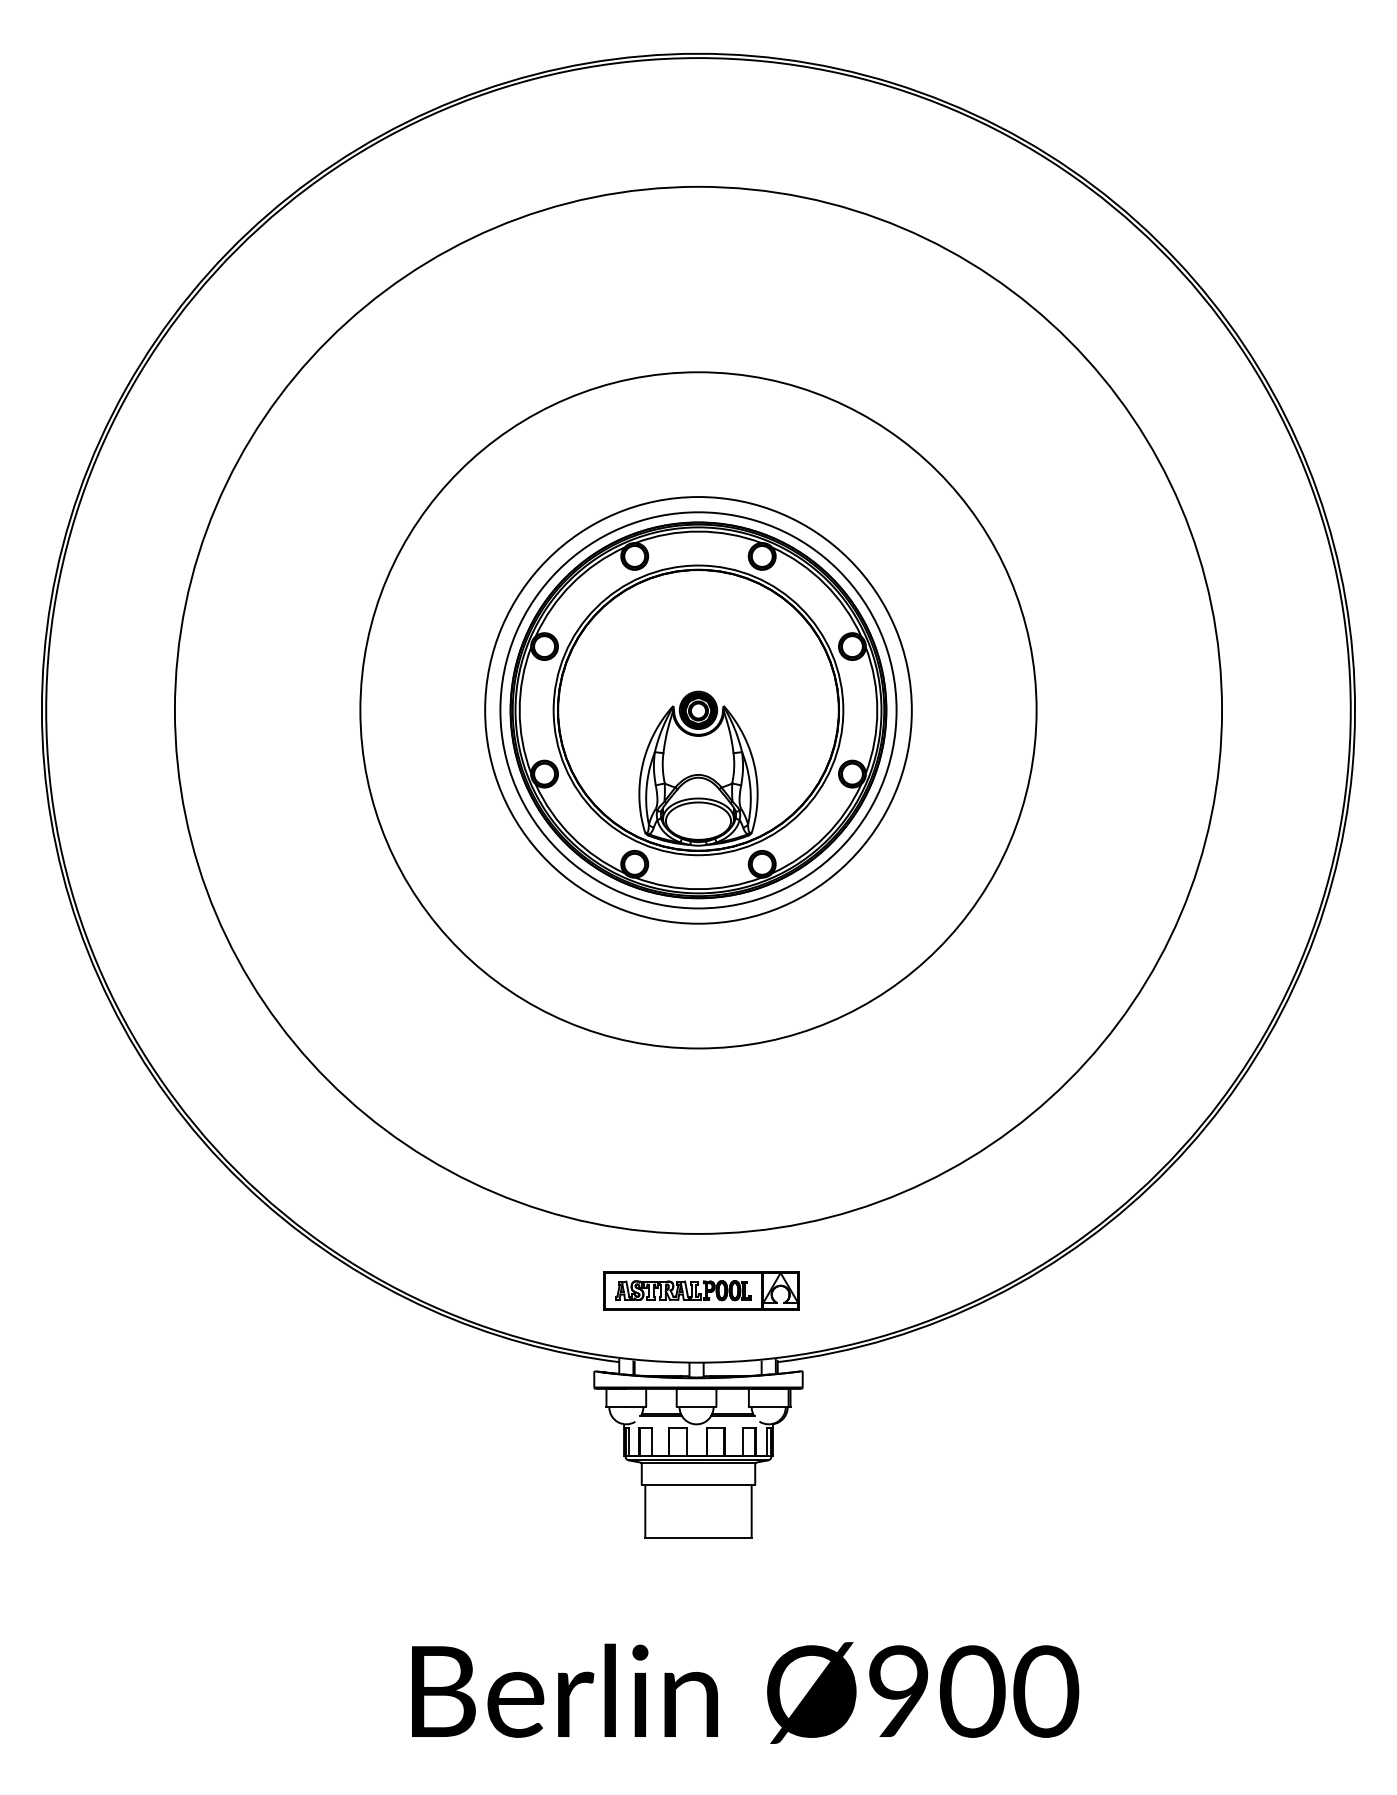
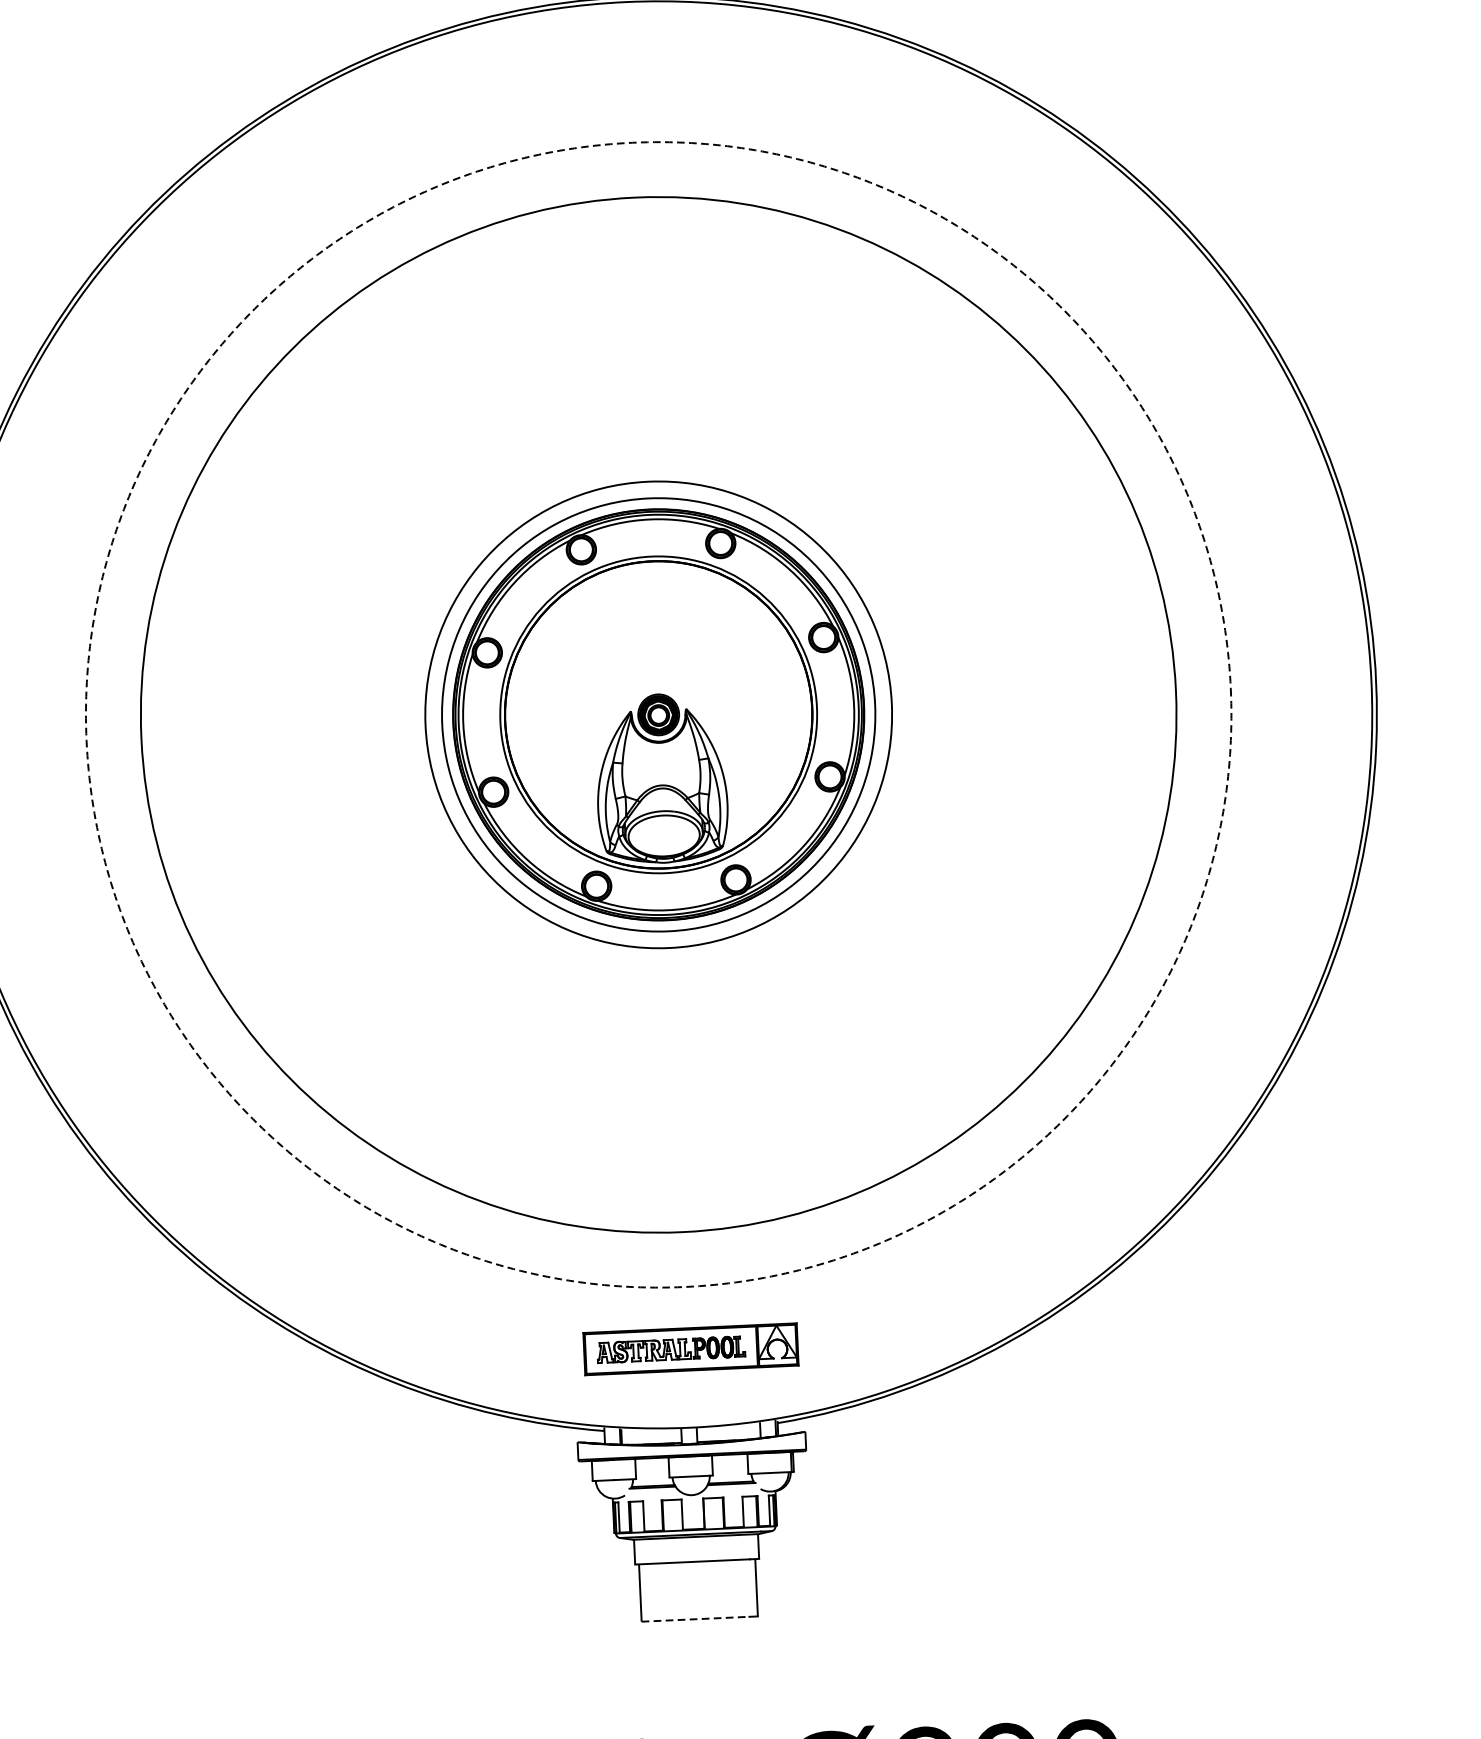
circle: (698, 709) -> (658, 713), solid -> dashed
circle: (698, 710) -> (658, 715), size x1.4
line: (695, 1537) -> (696, 1618), solid -> dashed

